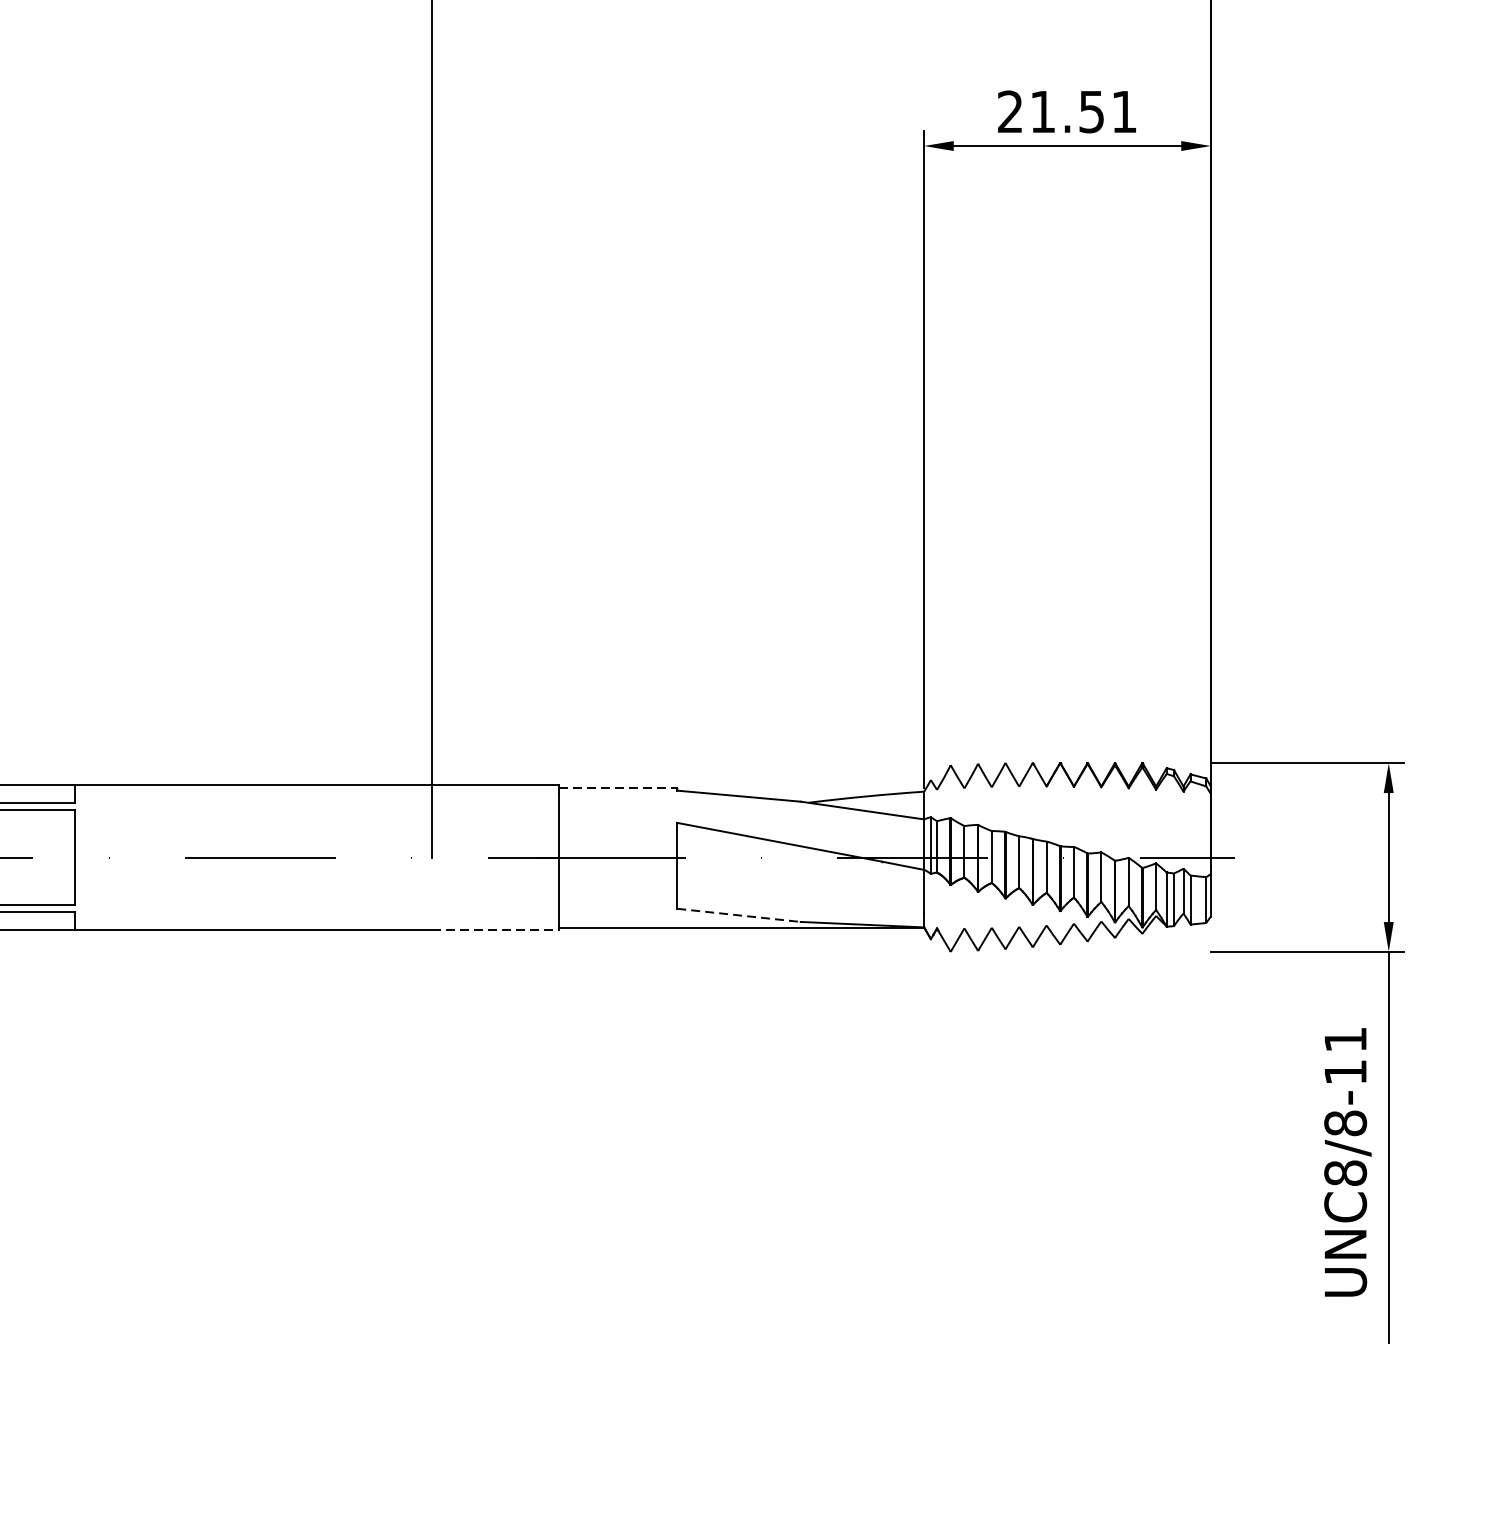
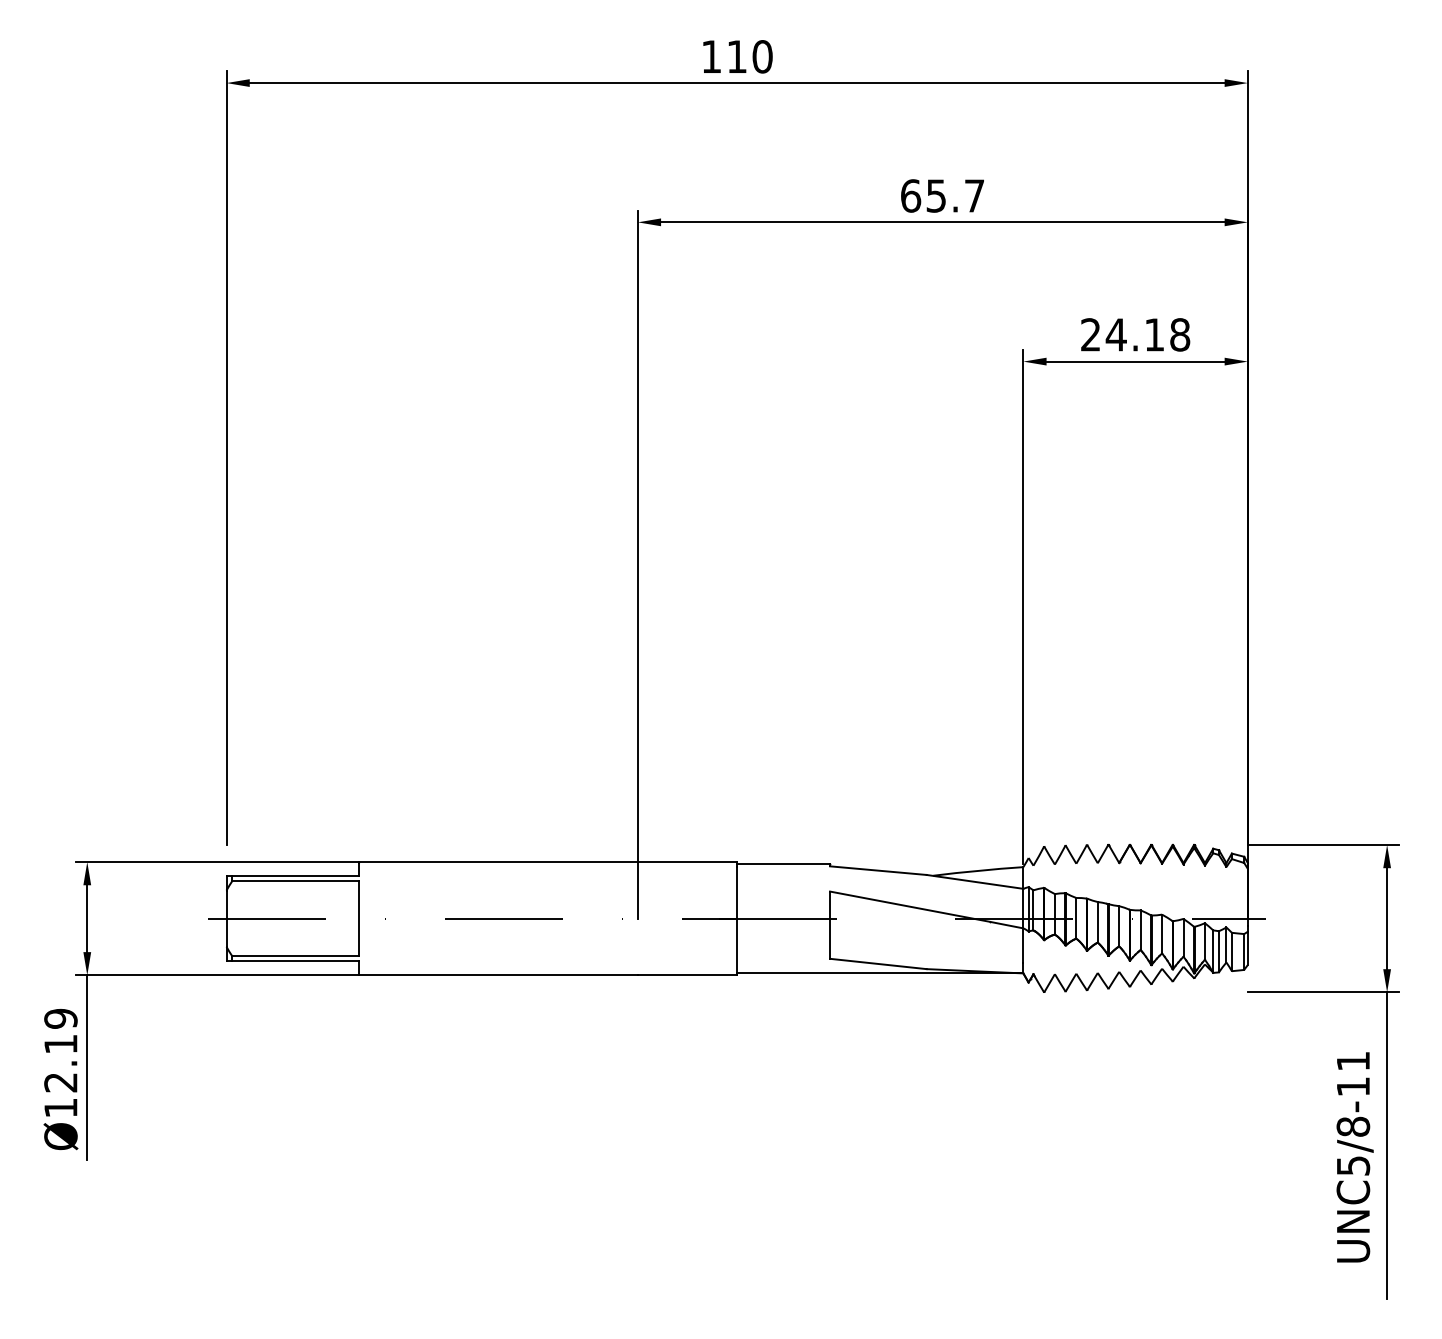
text: (1082, 111) -> (1147, 334), 21.51 -> 24.18
line: (619, 787) -> (784, 863), dashed -> solid
line: (739, 914) -> (878, 963), dashed -> solid
line: (495, 930) -> (687, 975), dashed -> solid
text: (1345, 1172) -> (1353, 1165), UNC8/8-11 -> UNC5/8-11

